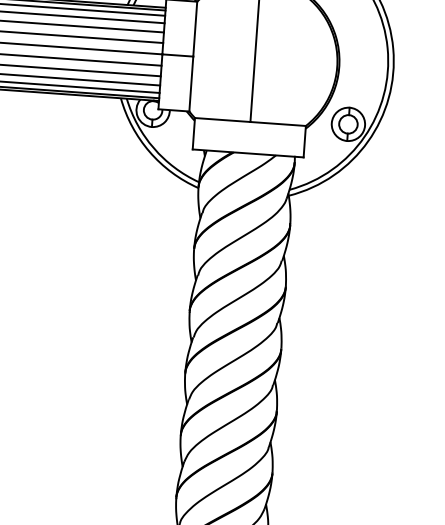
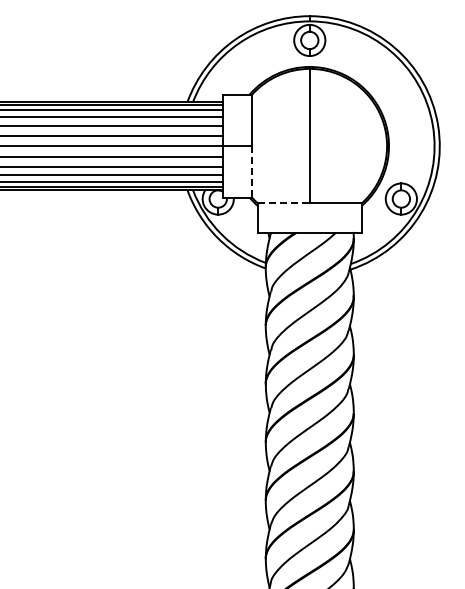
line: (191, 83) -> (252, 171), solid -> dashed
line: (222, 120) -> (283, 203), solid -> dashed

